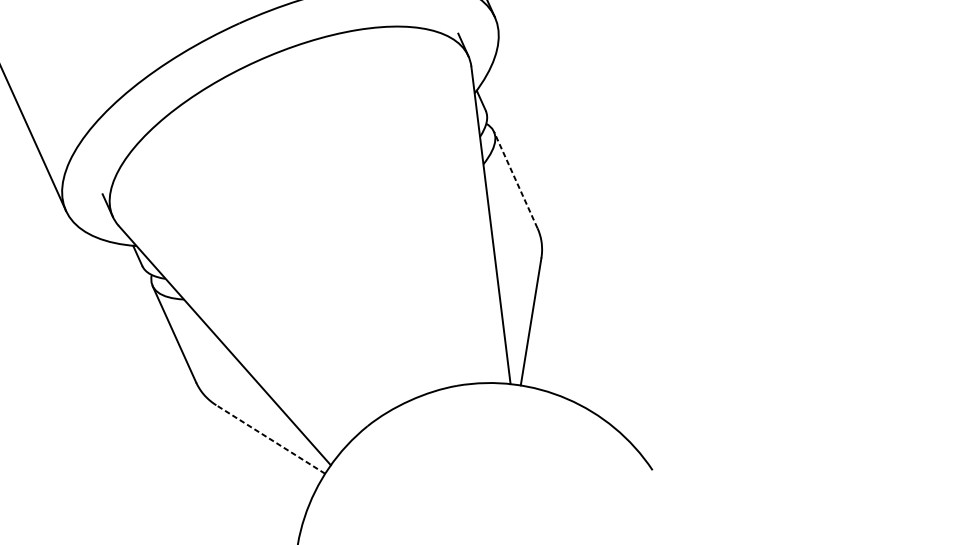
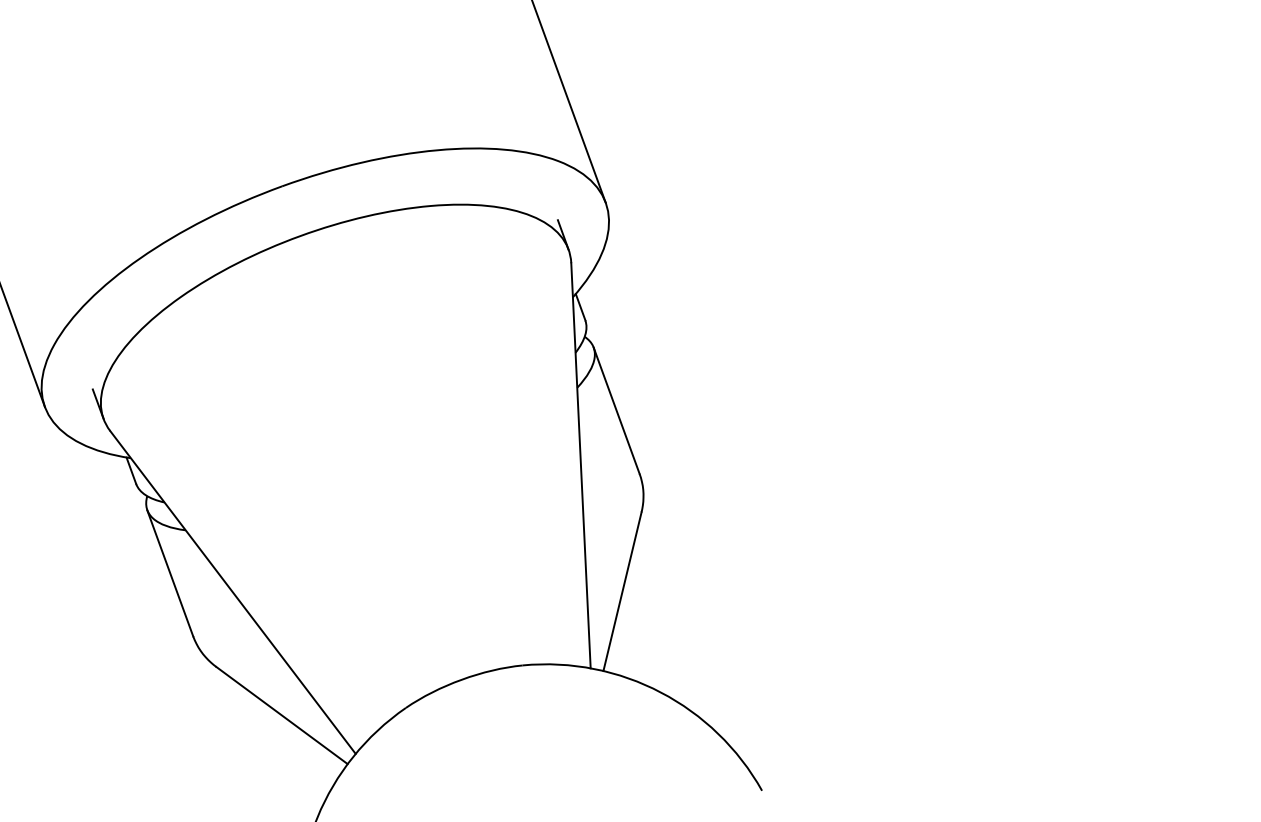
line: (515, 179) -> (616, 410), dashed -> solid
line: (271, 439) -> (282, 715), dashed -> solid

